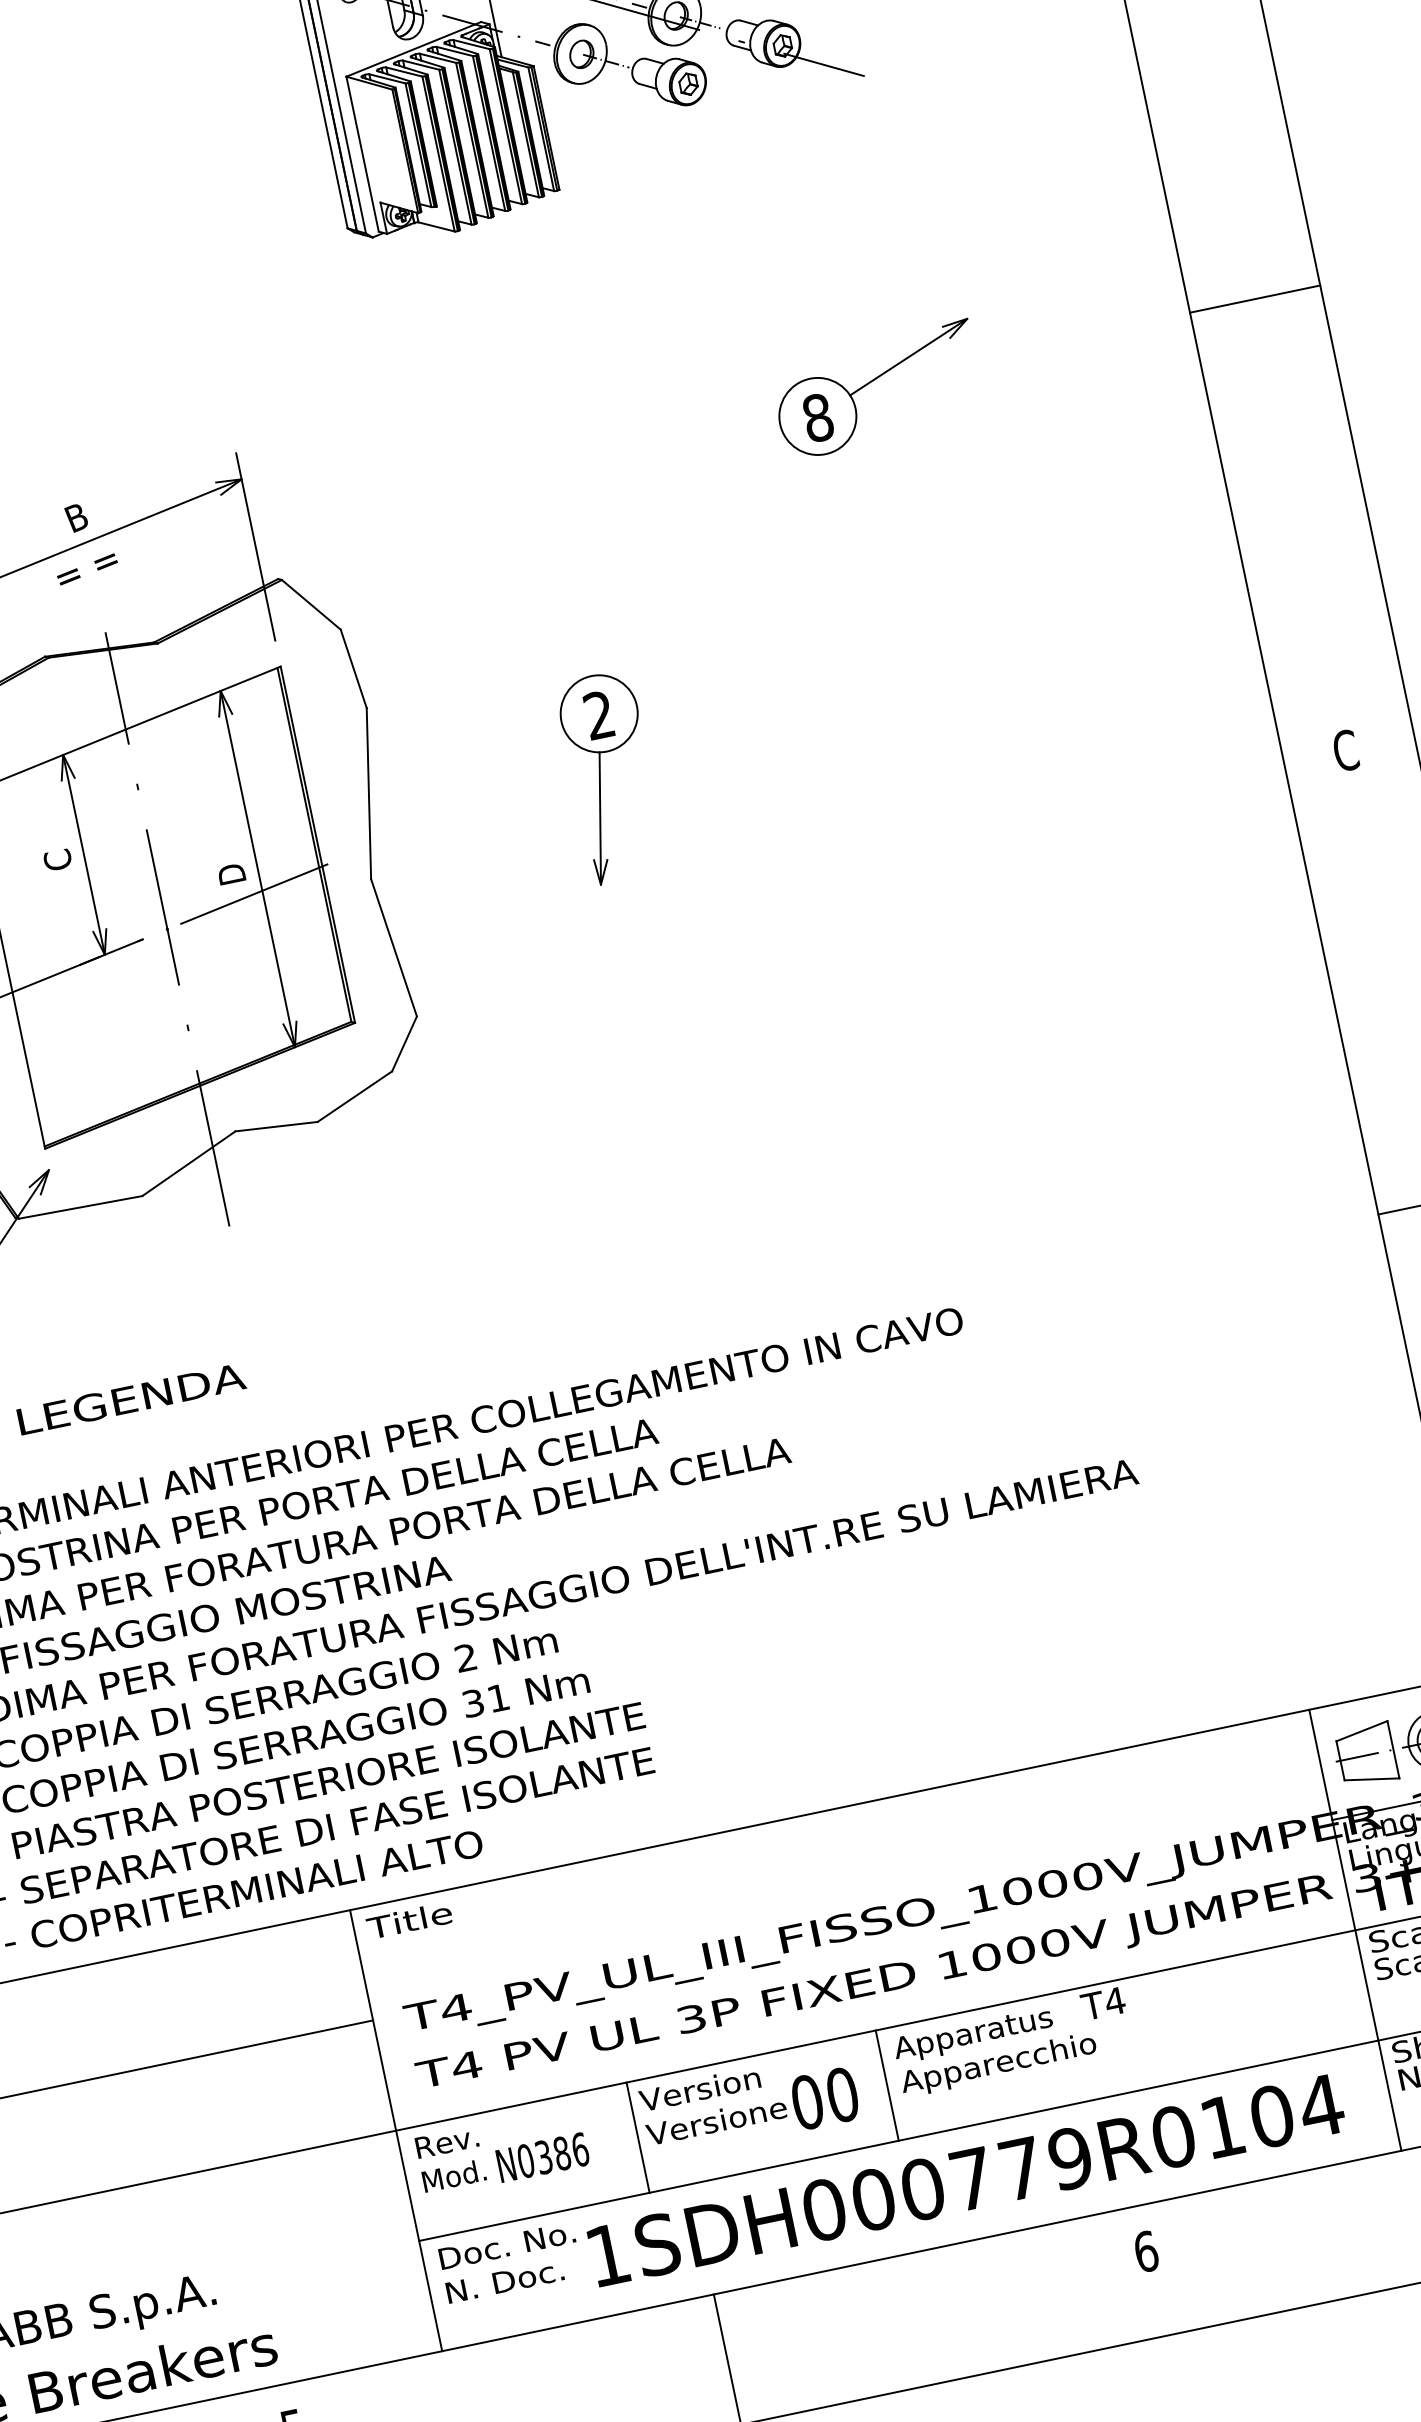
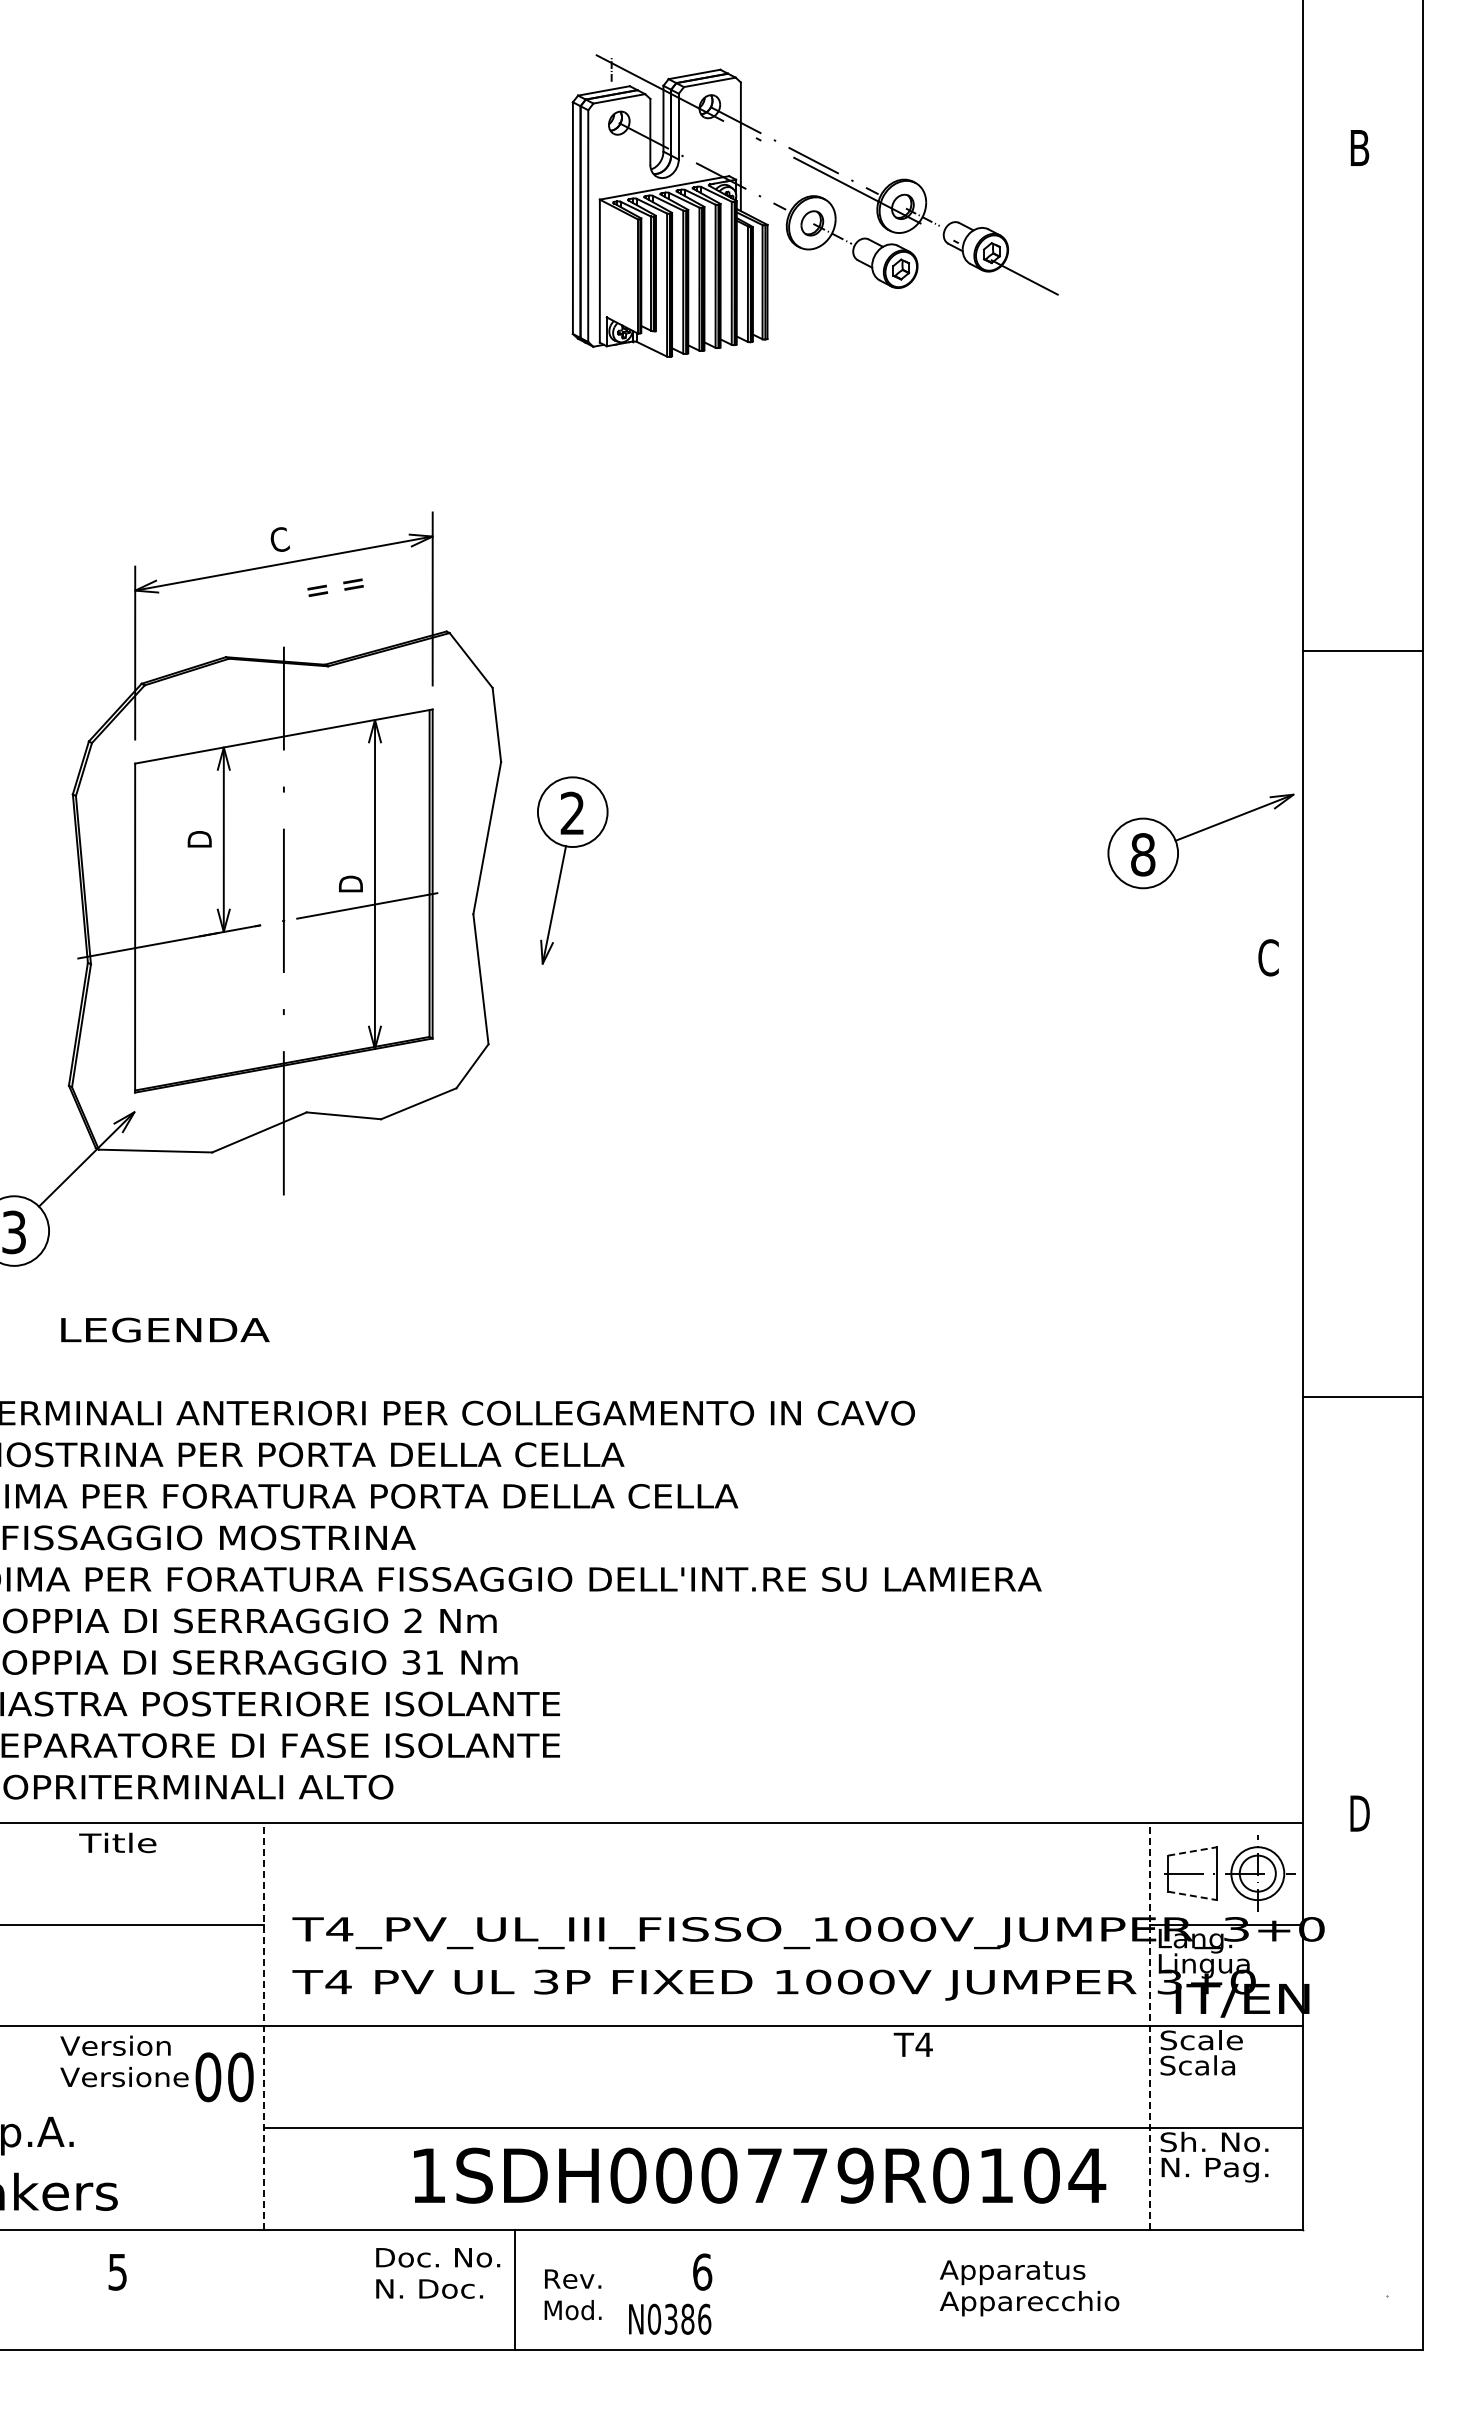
line: (1254, 299) -> (1362, 651), moved
part: (872, 382) -> (1197, 833), moved
text: (76, 517) -> (279, 539), B -> C
text: (87, 569) -> (335, 587), moved
text: (1345, 750) -> (1268, 957), moved
part: (601, 779) -> (562, 870), moved
text: (57, 860) -> (199, 839), C -> D
line: (1361, 1731) -> (1192, 1851), solid -> dashed
line: (1371, 1778) -> (1192, 1895), solid -> dashed
text: (409, 1920) -> (117, 1842), moved
line: (1354, 1930) -> (1149, 2026), solid -> dashed
text: (995, 2048) -> (1029, 2288), moved
line: (887, 2085) -> (707, 2077), removed
text: (749, 2104) -> (156, 2068), moved
line: (396, 2130) -> (264, 2026), solid -> dashed
line: (637, 2137) -> (476, 2077), removed
text: (543, 2156) -> (670, 2318), moved
text: (449, 2159) -> (572, 2294), moved
text: (1146, 2251) -> (702, 2271), moved
text: (511, 2262) -> (438, 2273), moved

